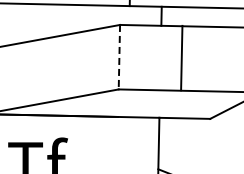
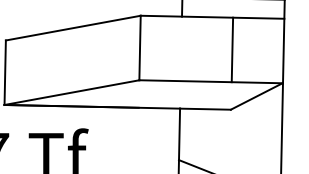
line: (119, 57) -> (140, 48), dashed -> solid
line: (181, 57) -> (232, 49), moved

